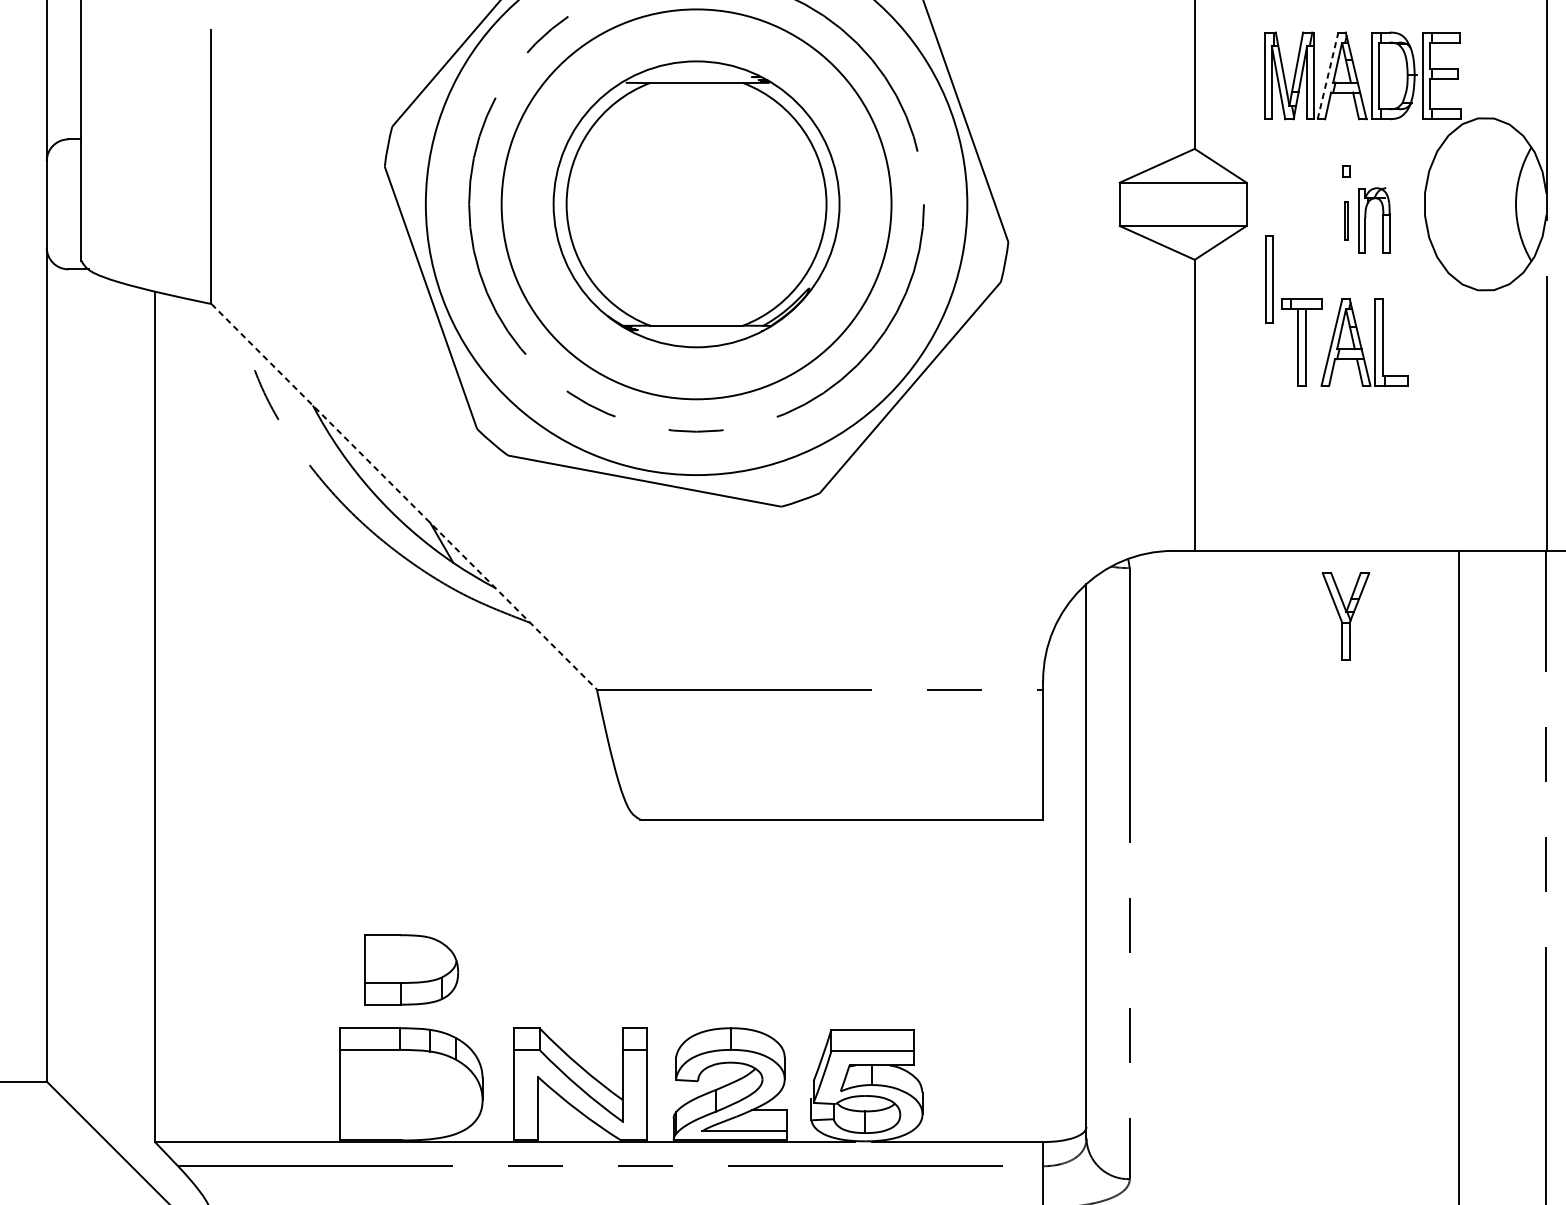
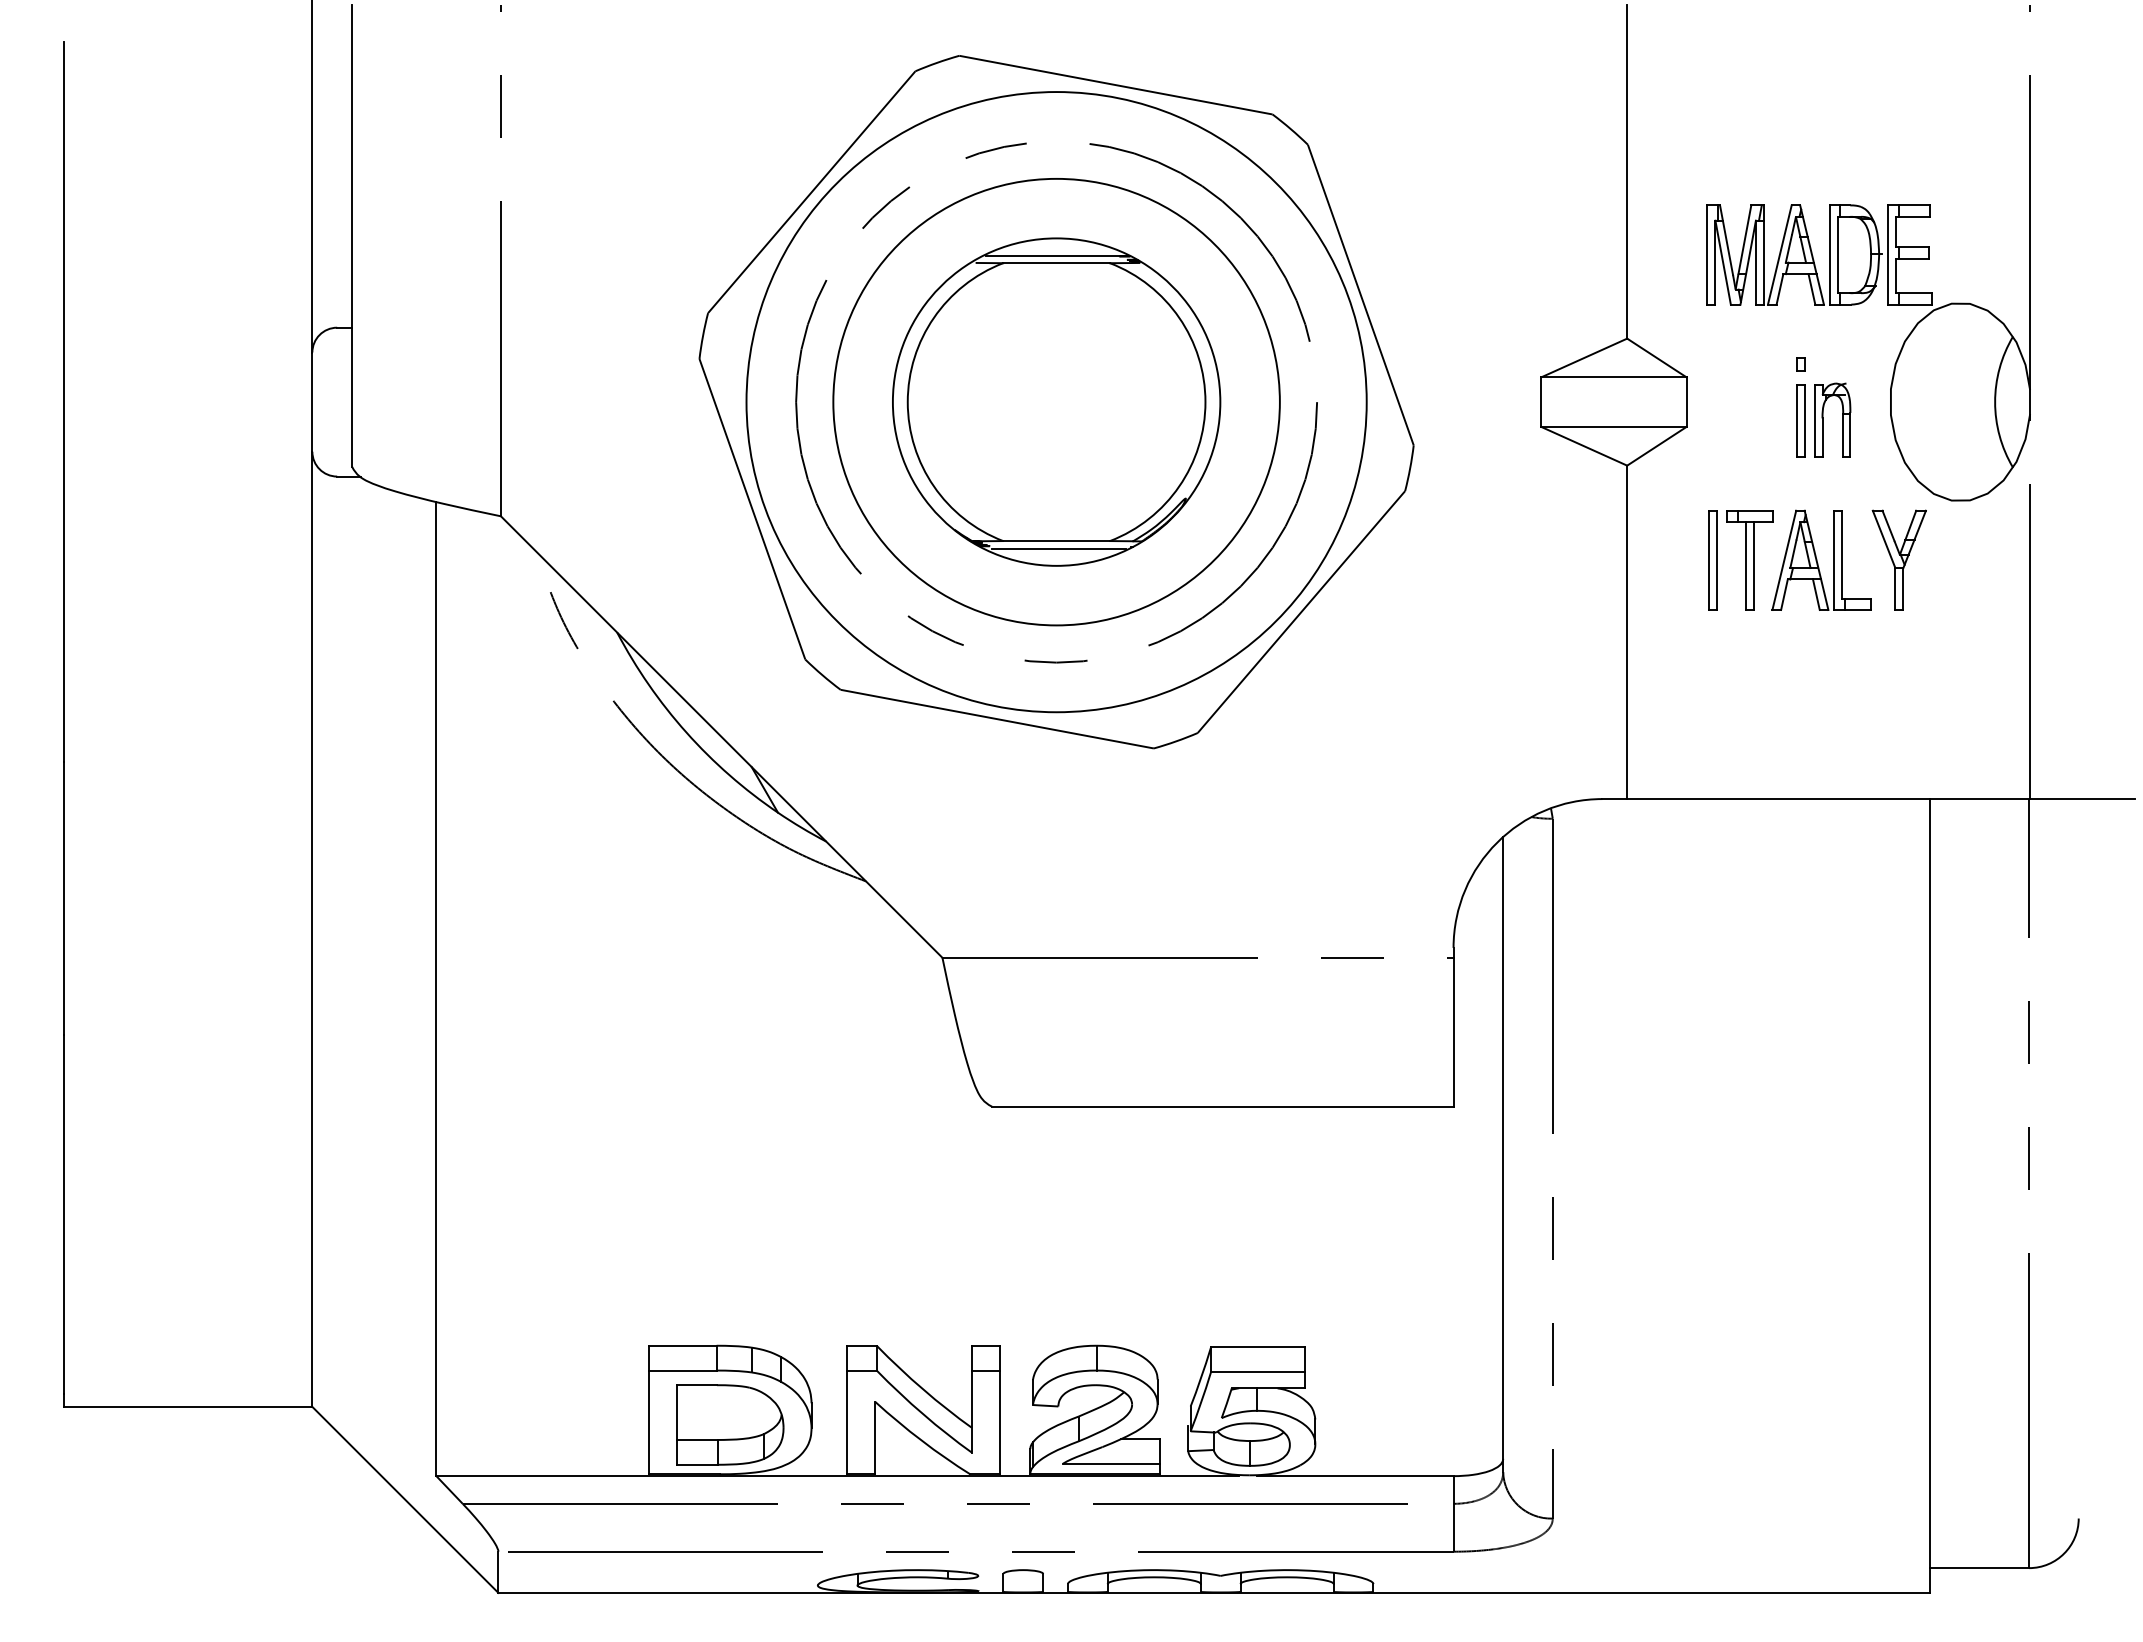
line: (1327, 75) -> (1779, 254), dashed -> solid
line: (692, 76) -> (1052, 255), added
part: (1346, 220) -> (1800, 420), size x1.67
part: (1269, 279) -> (1712, 560), moved
line: (698, 332) -> (1058, 548), added
line: (404, 497) -> (722, 737), dashed -> solid
part: (1345, 615) -> (1898, 559), moved
part: (411, 969) -> (730, 1424), moved

